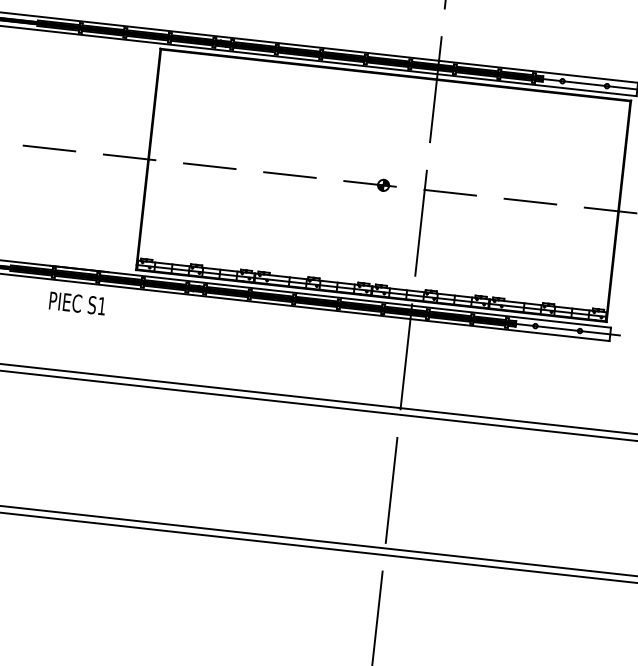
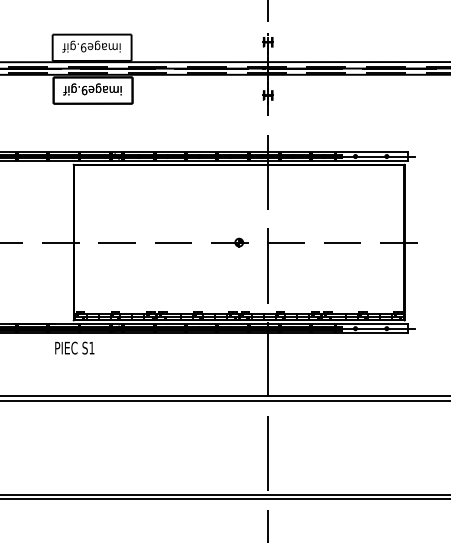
text: (77, 302) -> (74, 347), moved

